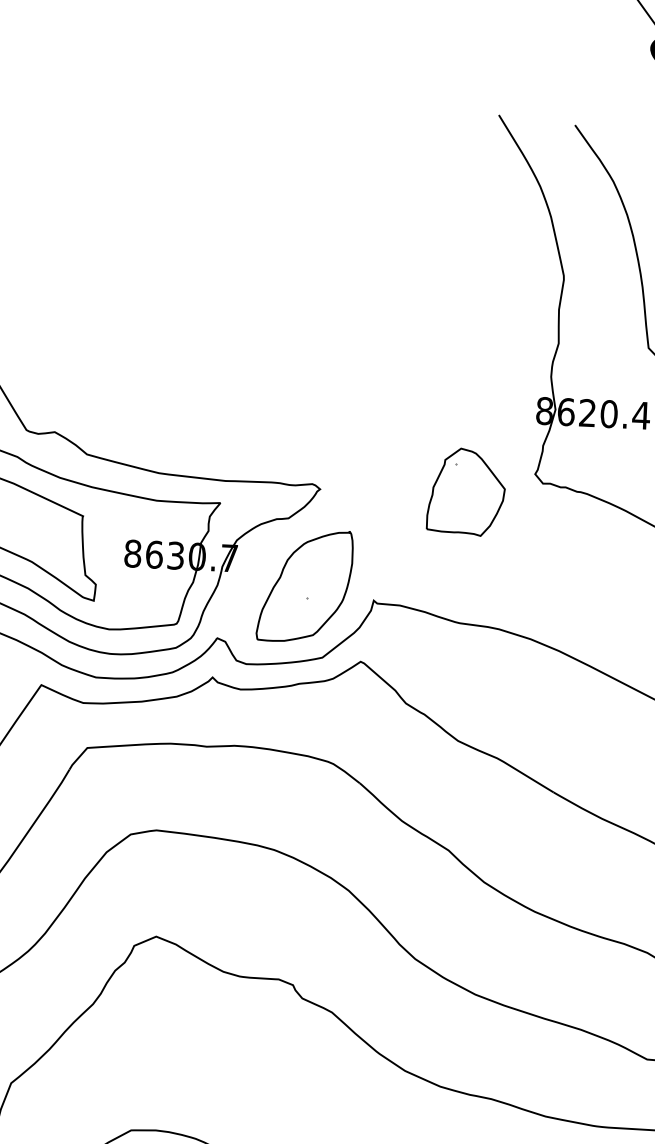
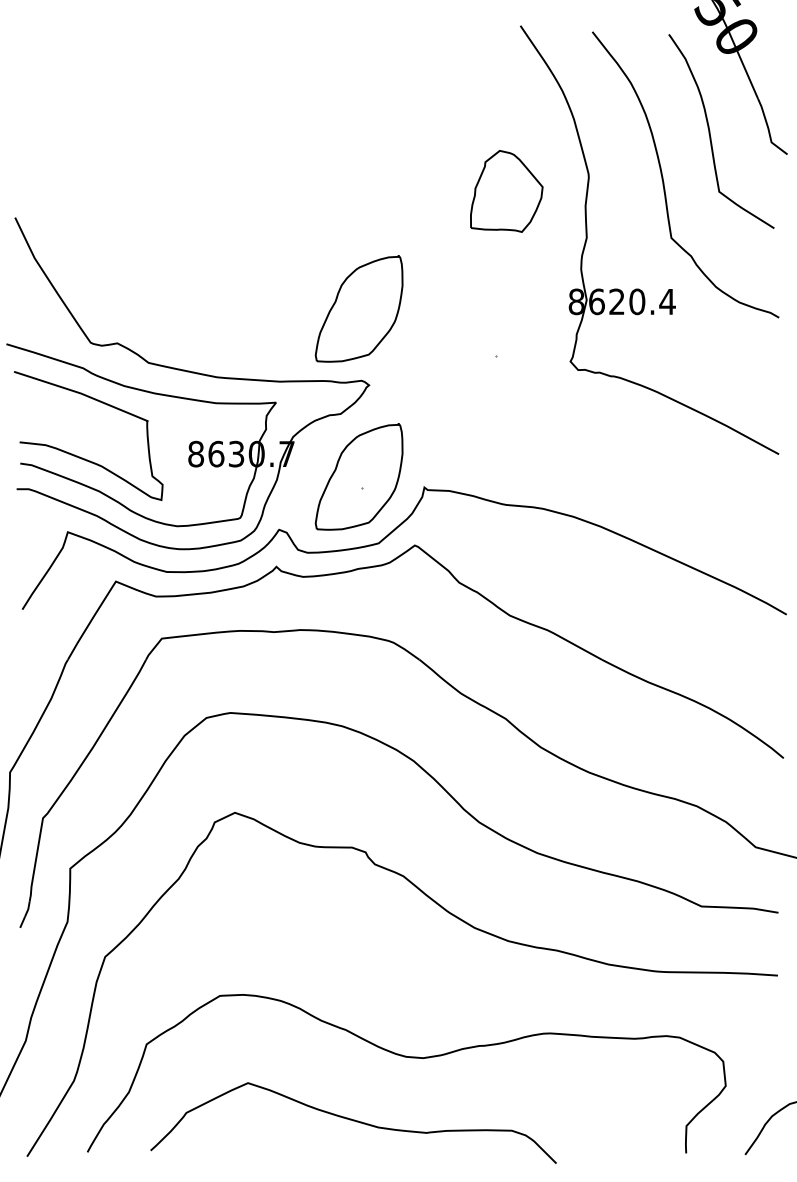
part: (312, 407) -> (358, 308), added
part: (466, 492) -> (506, 191), moved

